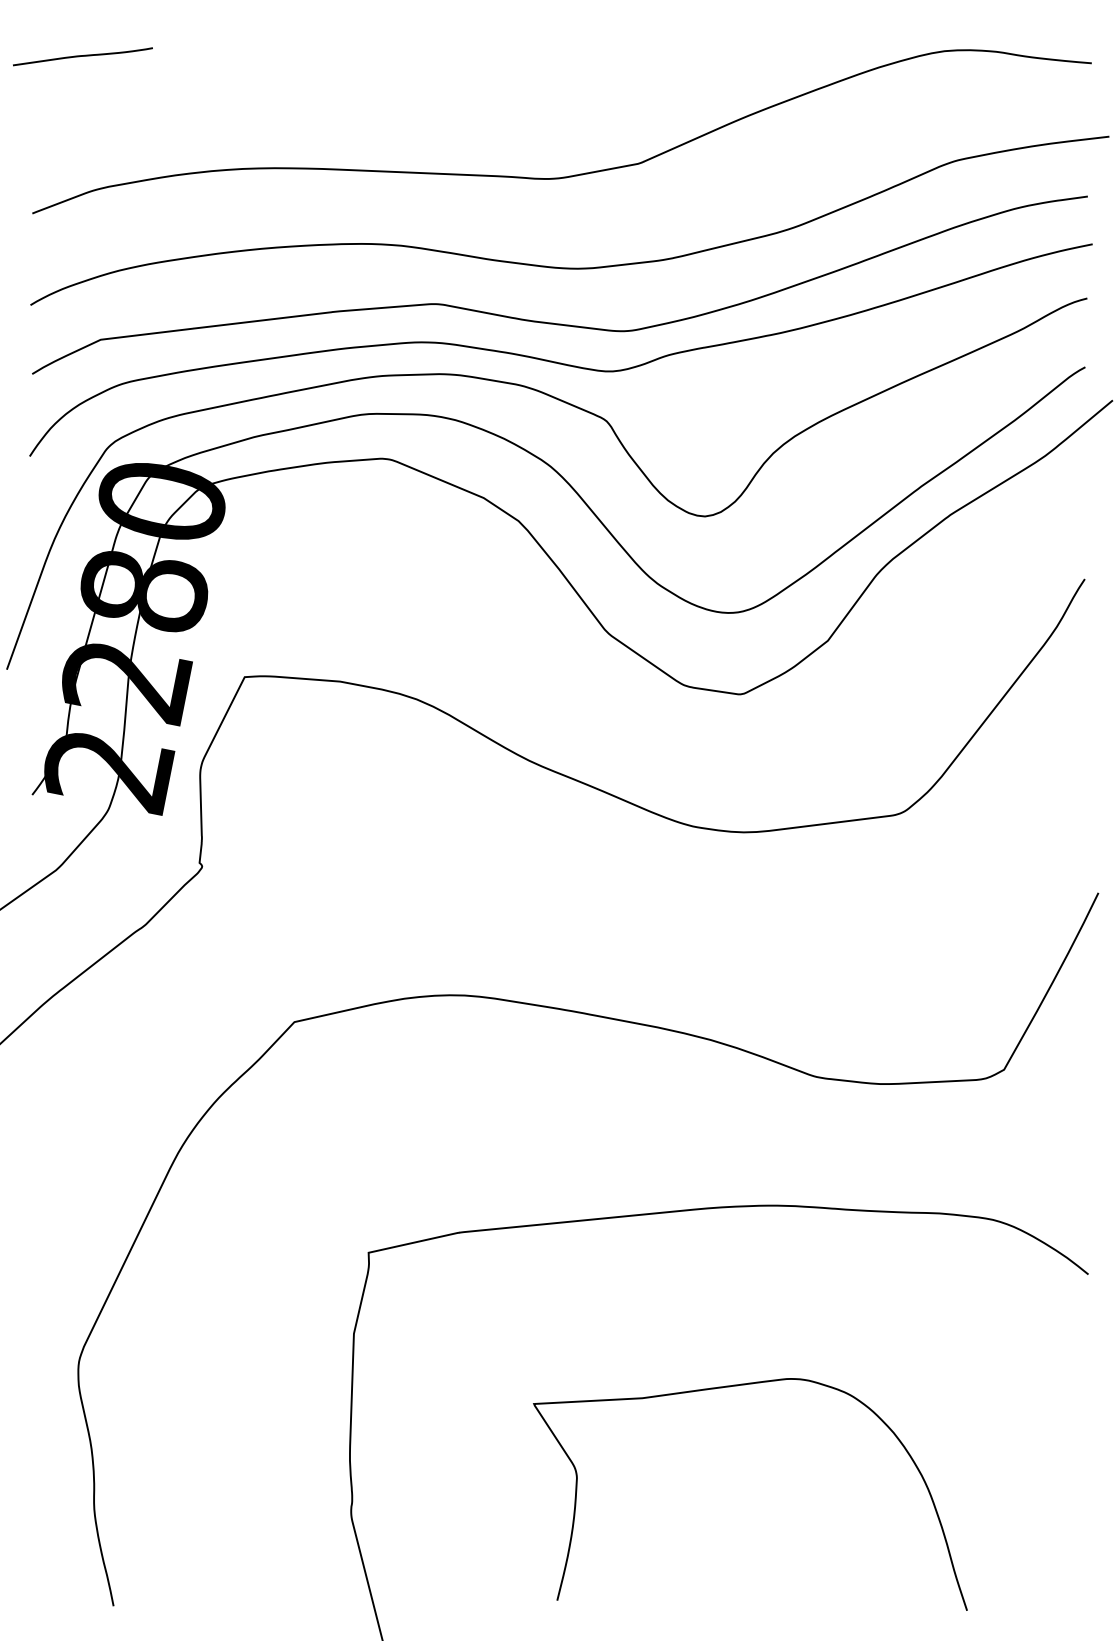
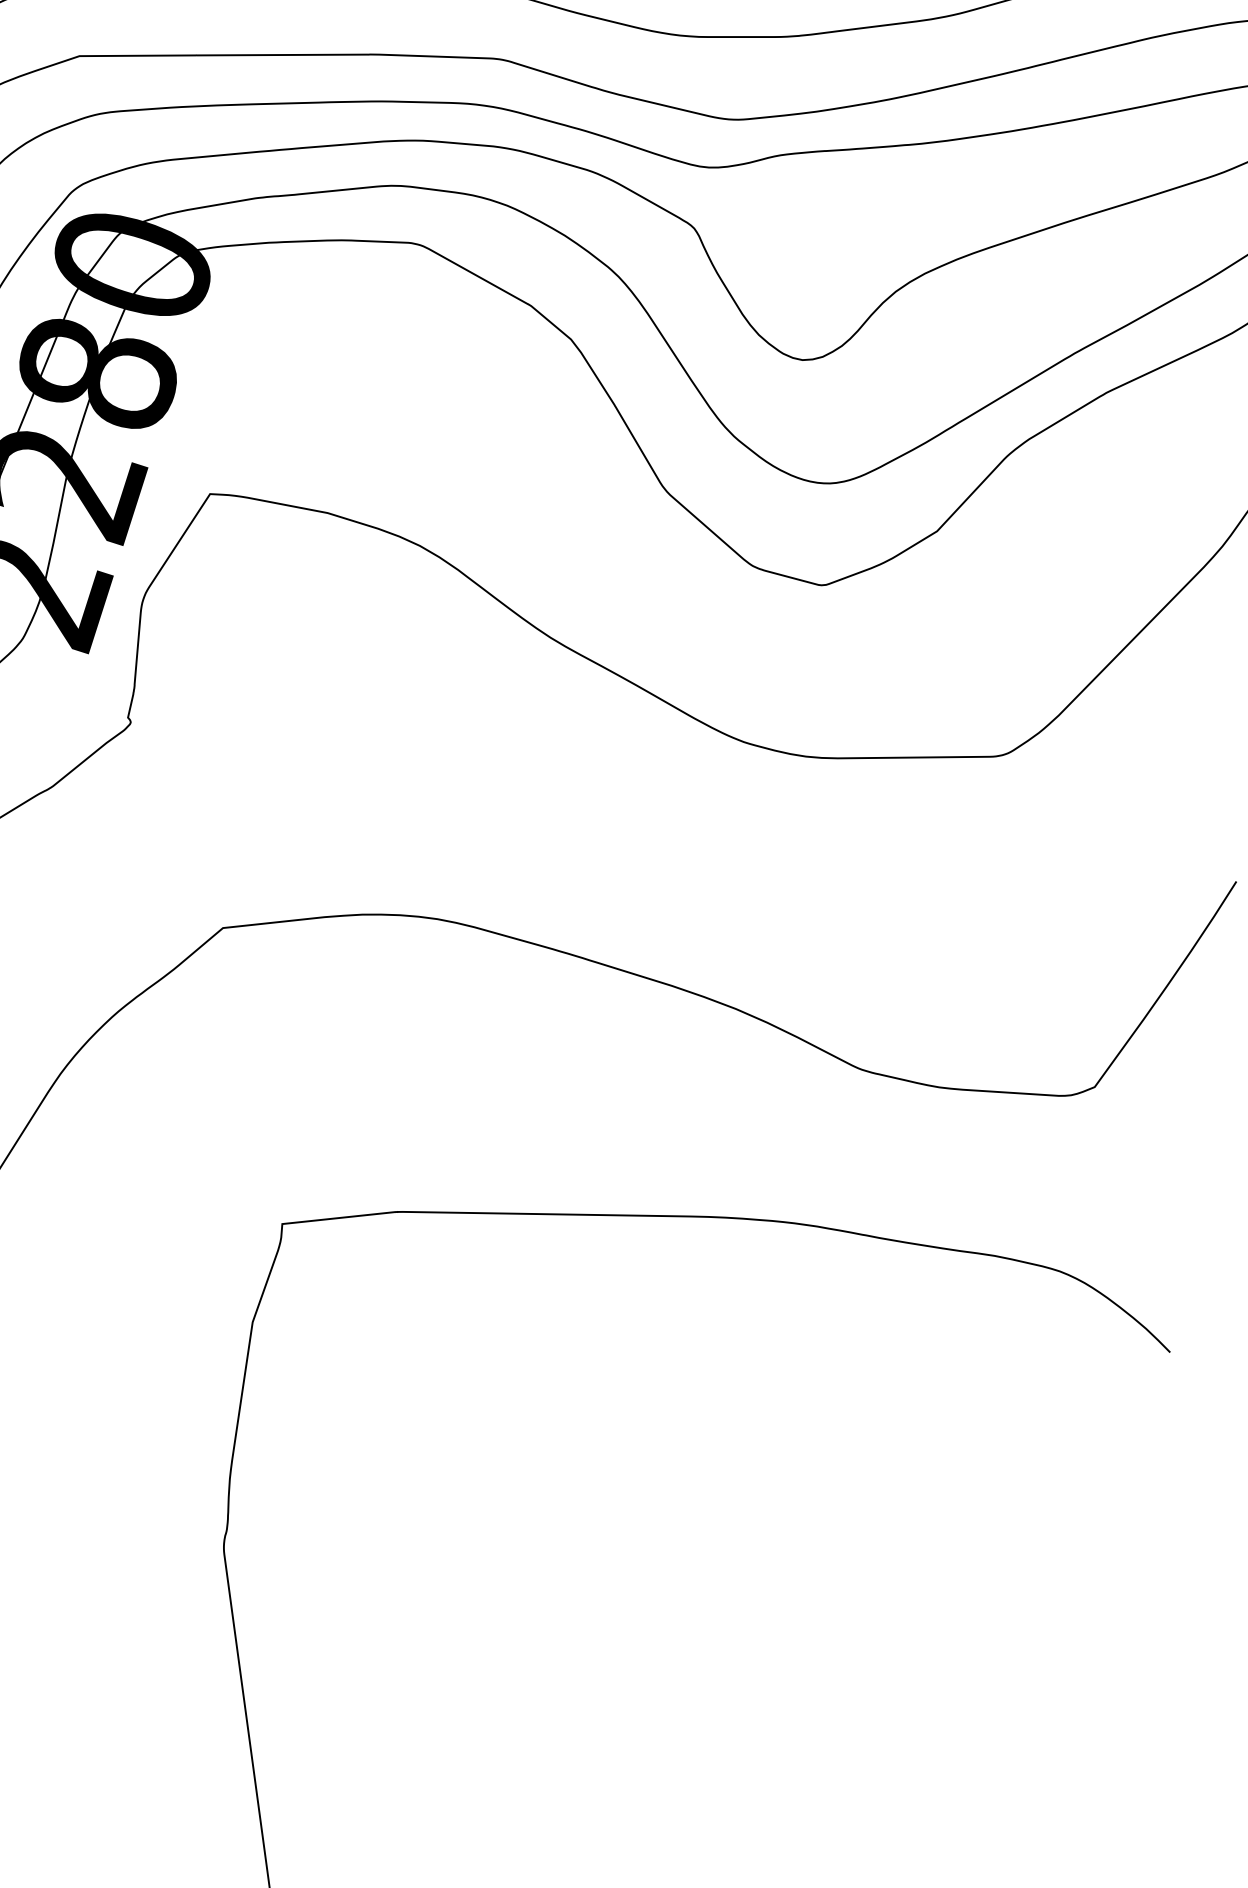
curve: (737, 1386) -> (720, 1441), removed

